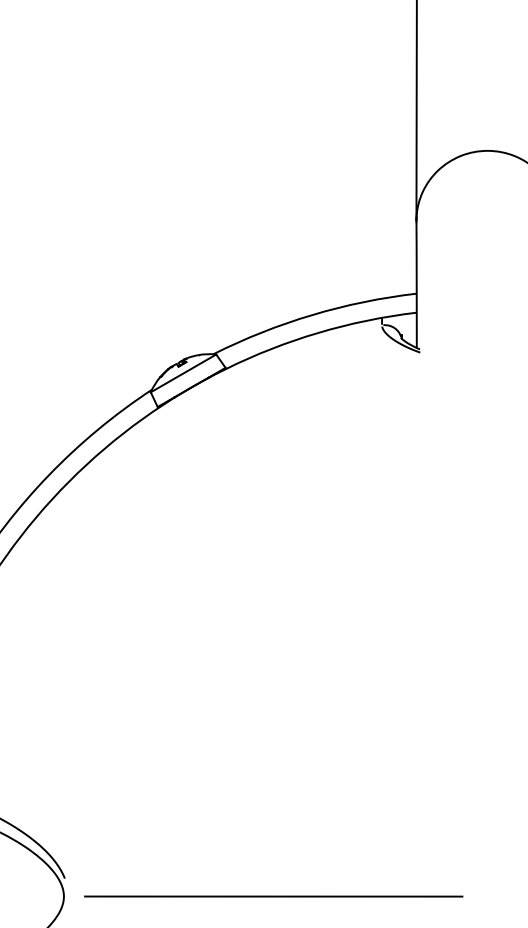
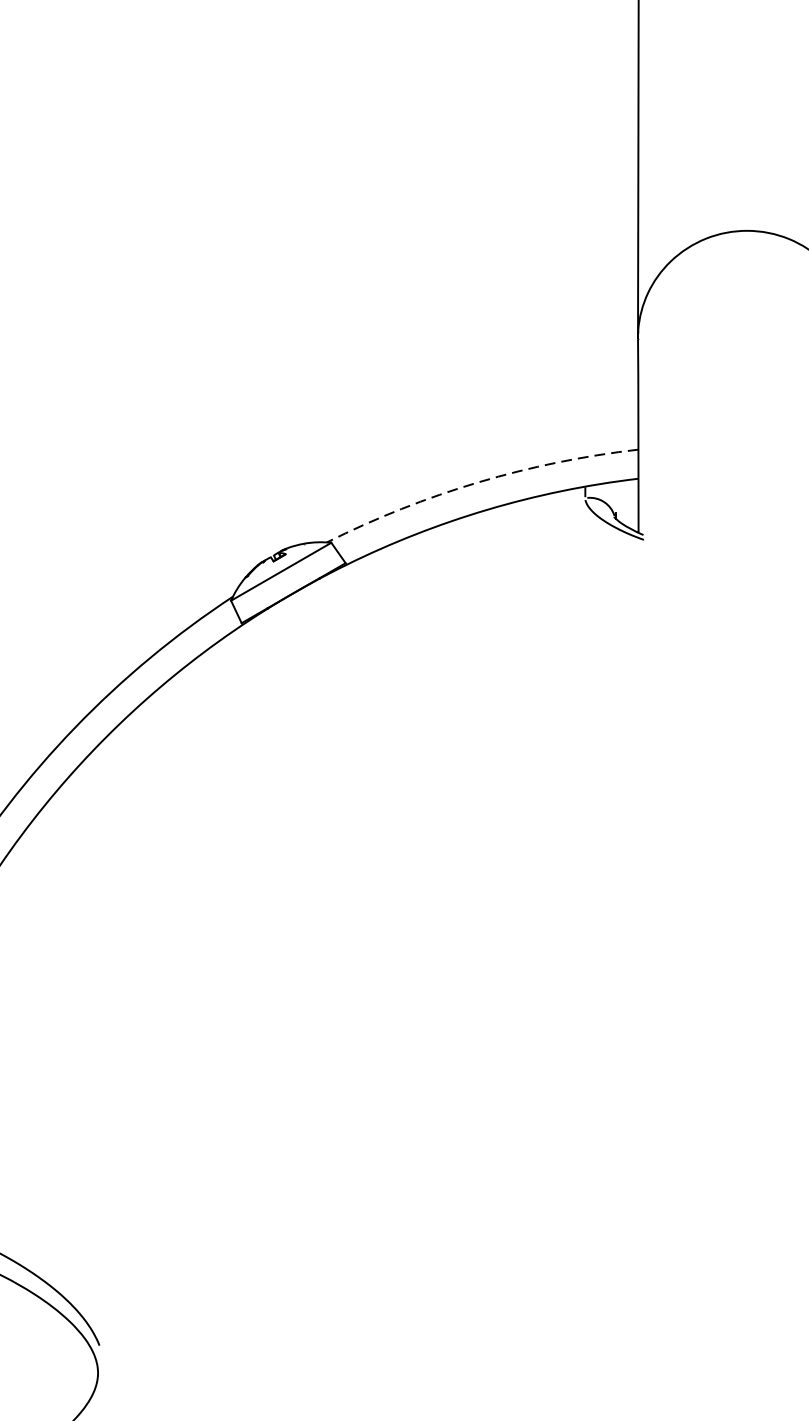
arc: (312, 315) -> (478, 483), solid -> dashed
line: (273, 896) -> (419, 1373), removed

